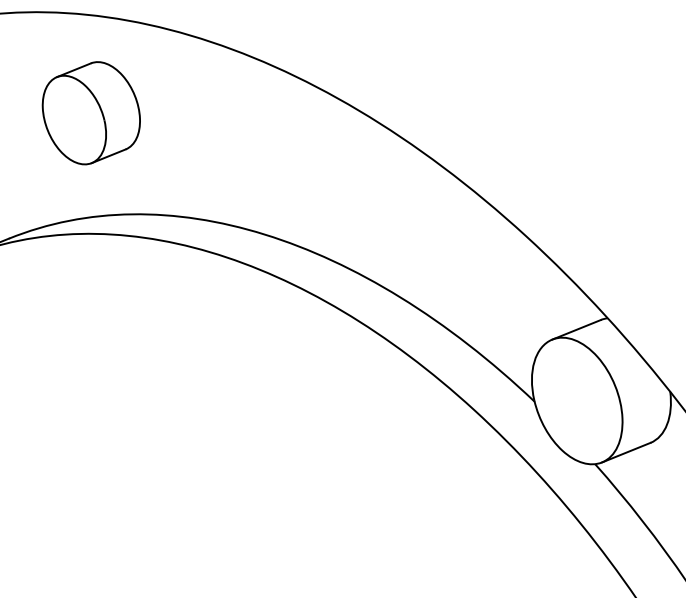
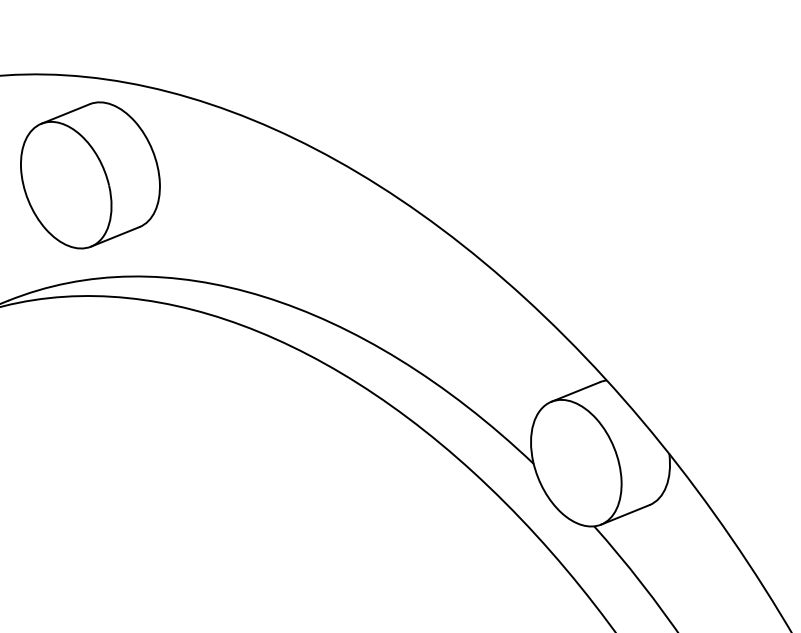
part: (91, 113) -> (90, 175), size x1.43

